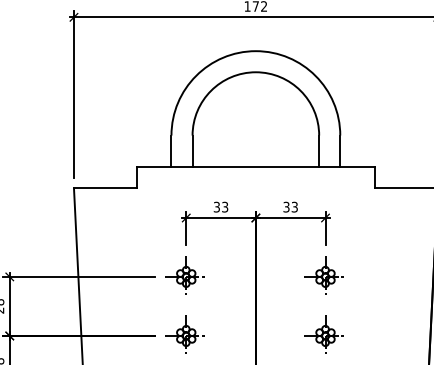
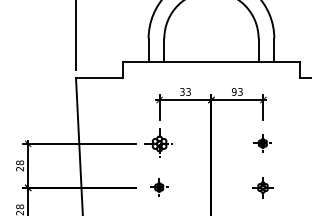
text: (286, 206) -> (234, 91), 33 -> 93
part: (323, 275) -> (261, 142), size x0.6
part: (184, 334) -> (158, 186), size x0.6
part: (323, 334) -> (261, 186), size x0.7

